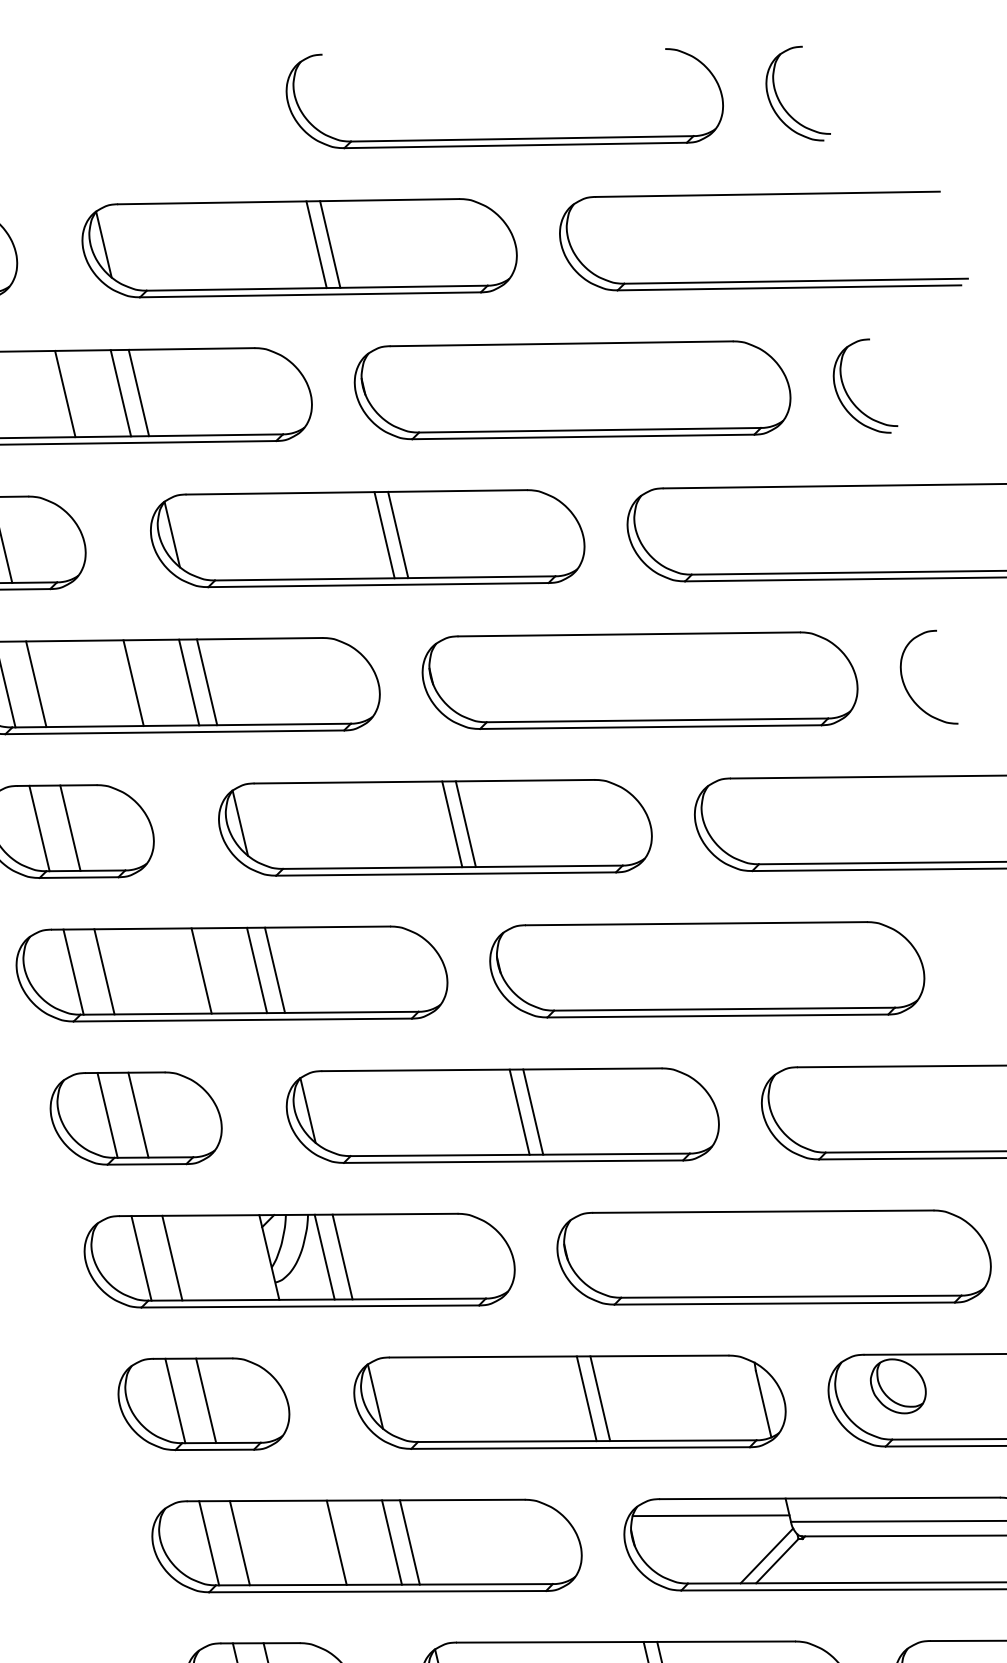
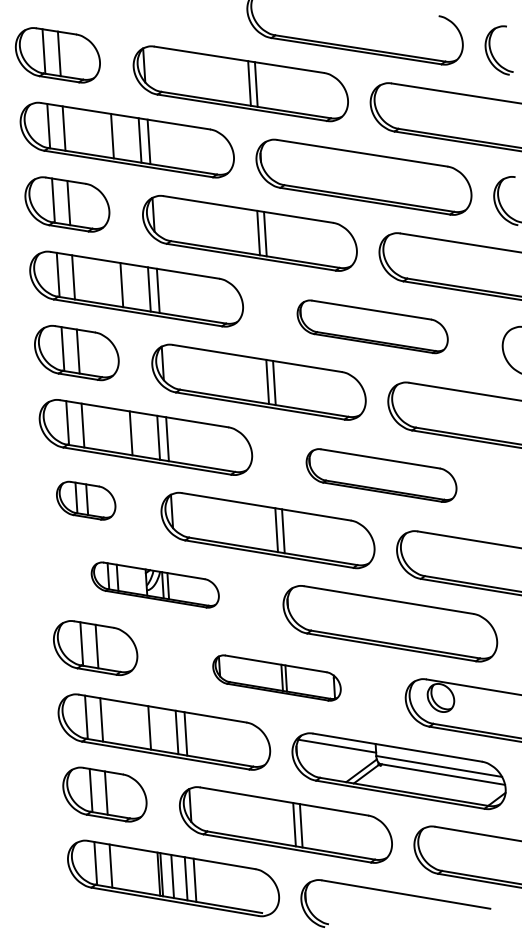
part: (639, 680) -> (372, 326), size x0.7
part: (707, 969) -> (381, 475), size x0.7
part: (134, 1118) -> (85, 500), size x0.7
part: (300, 1259) -> (155, 584), size x0.6
part: (568, 1401) -> (276, 677), size x0.6

